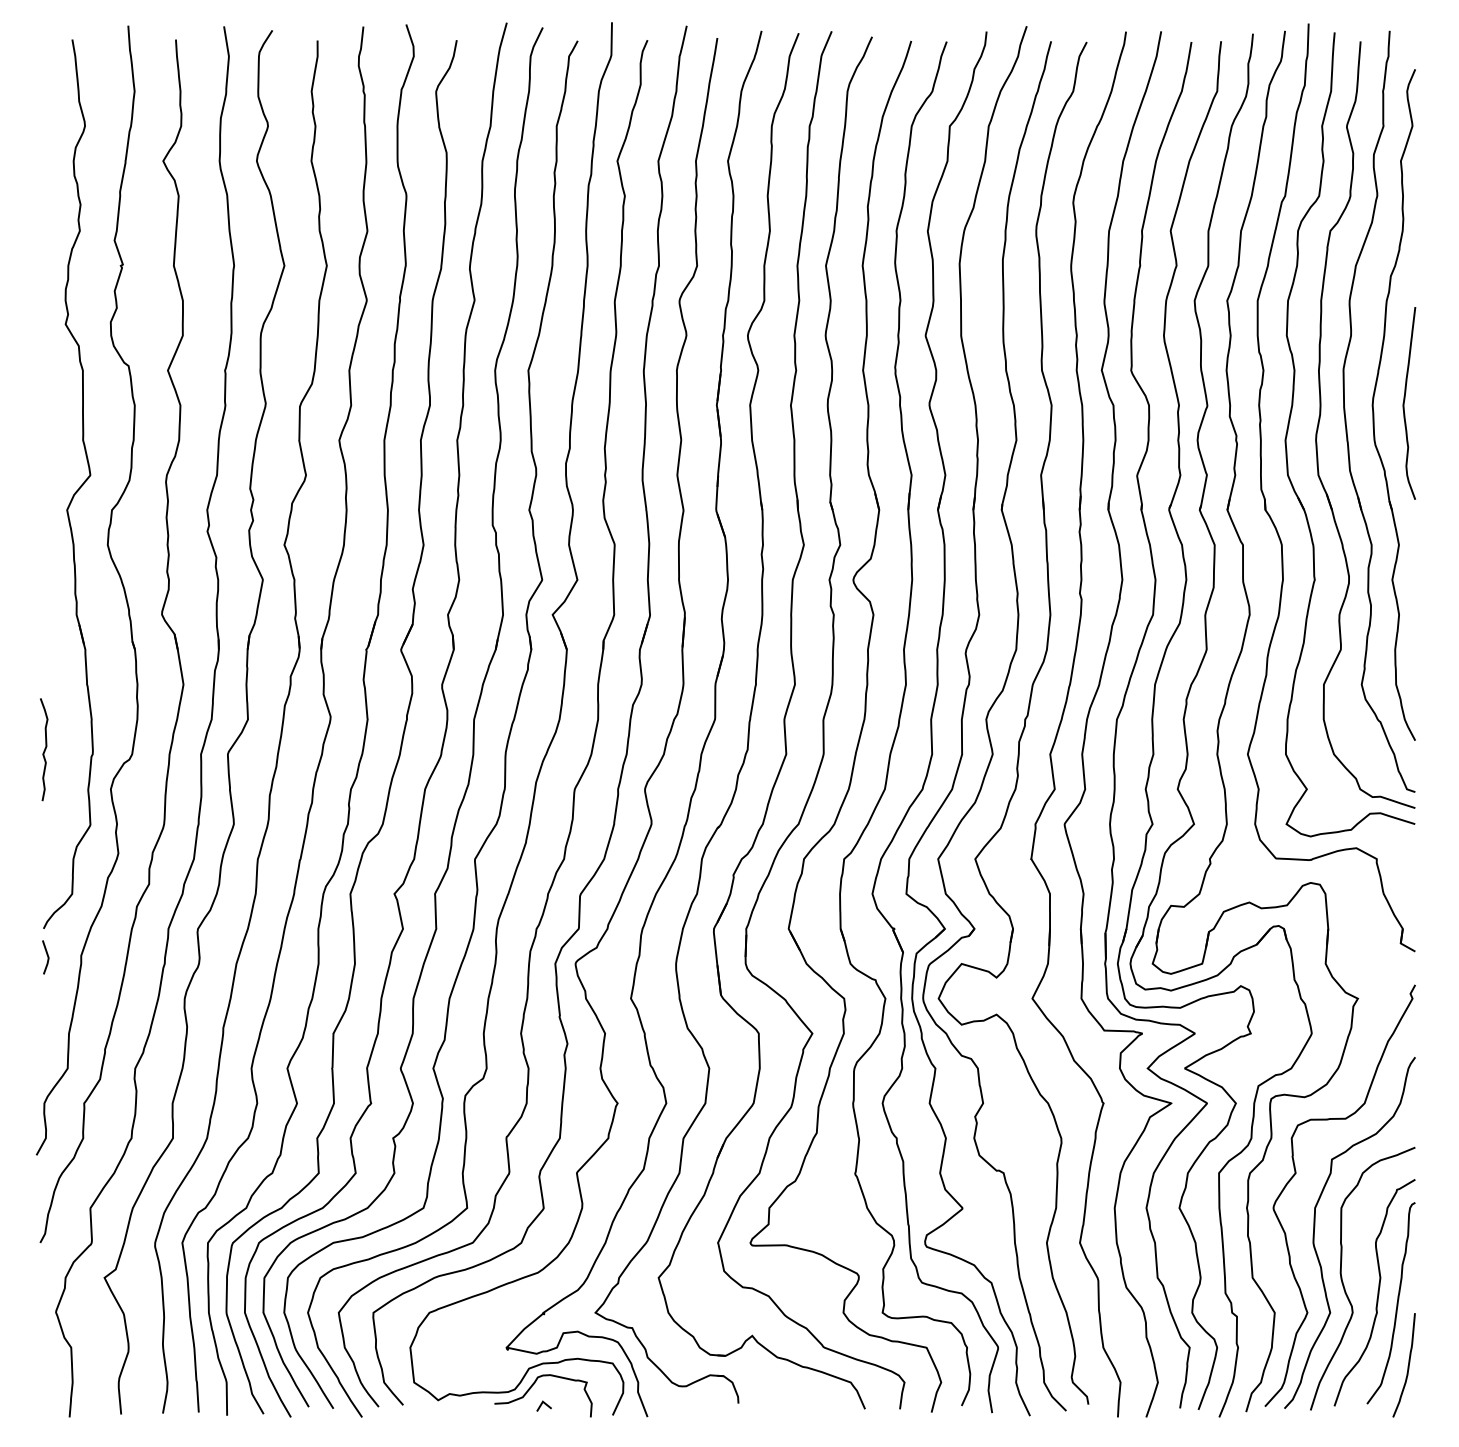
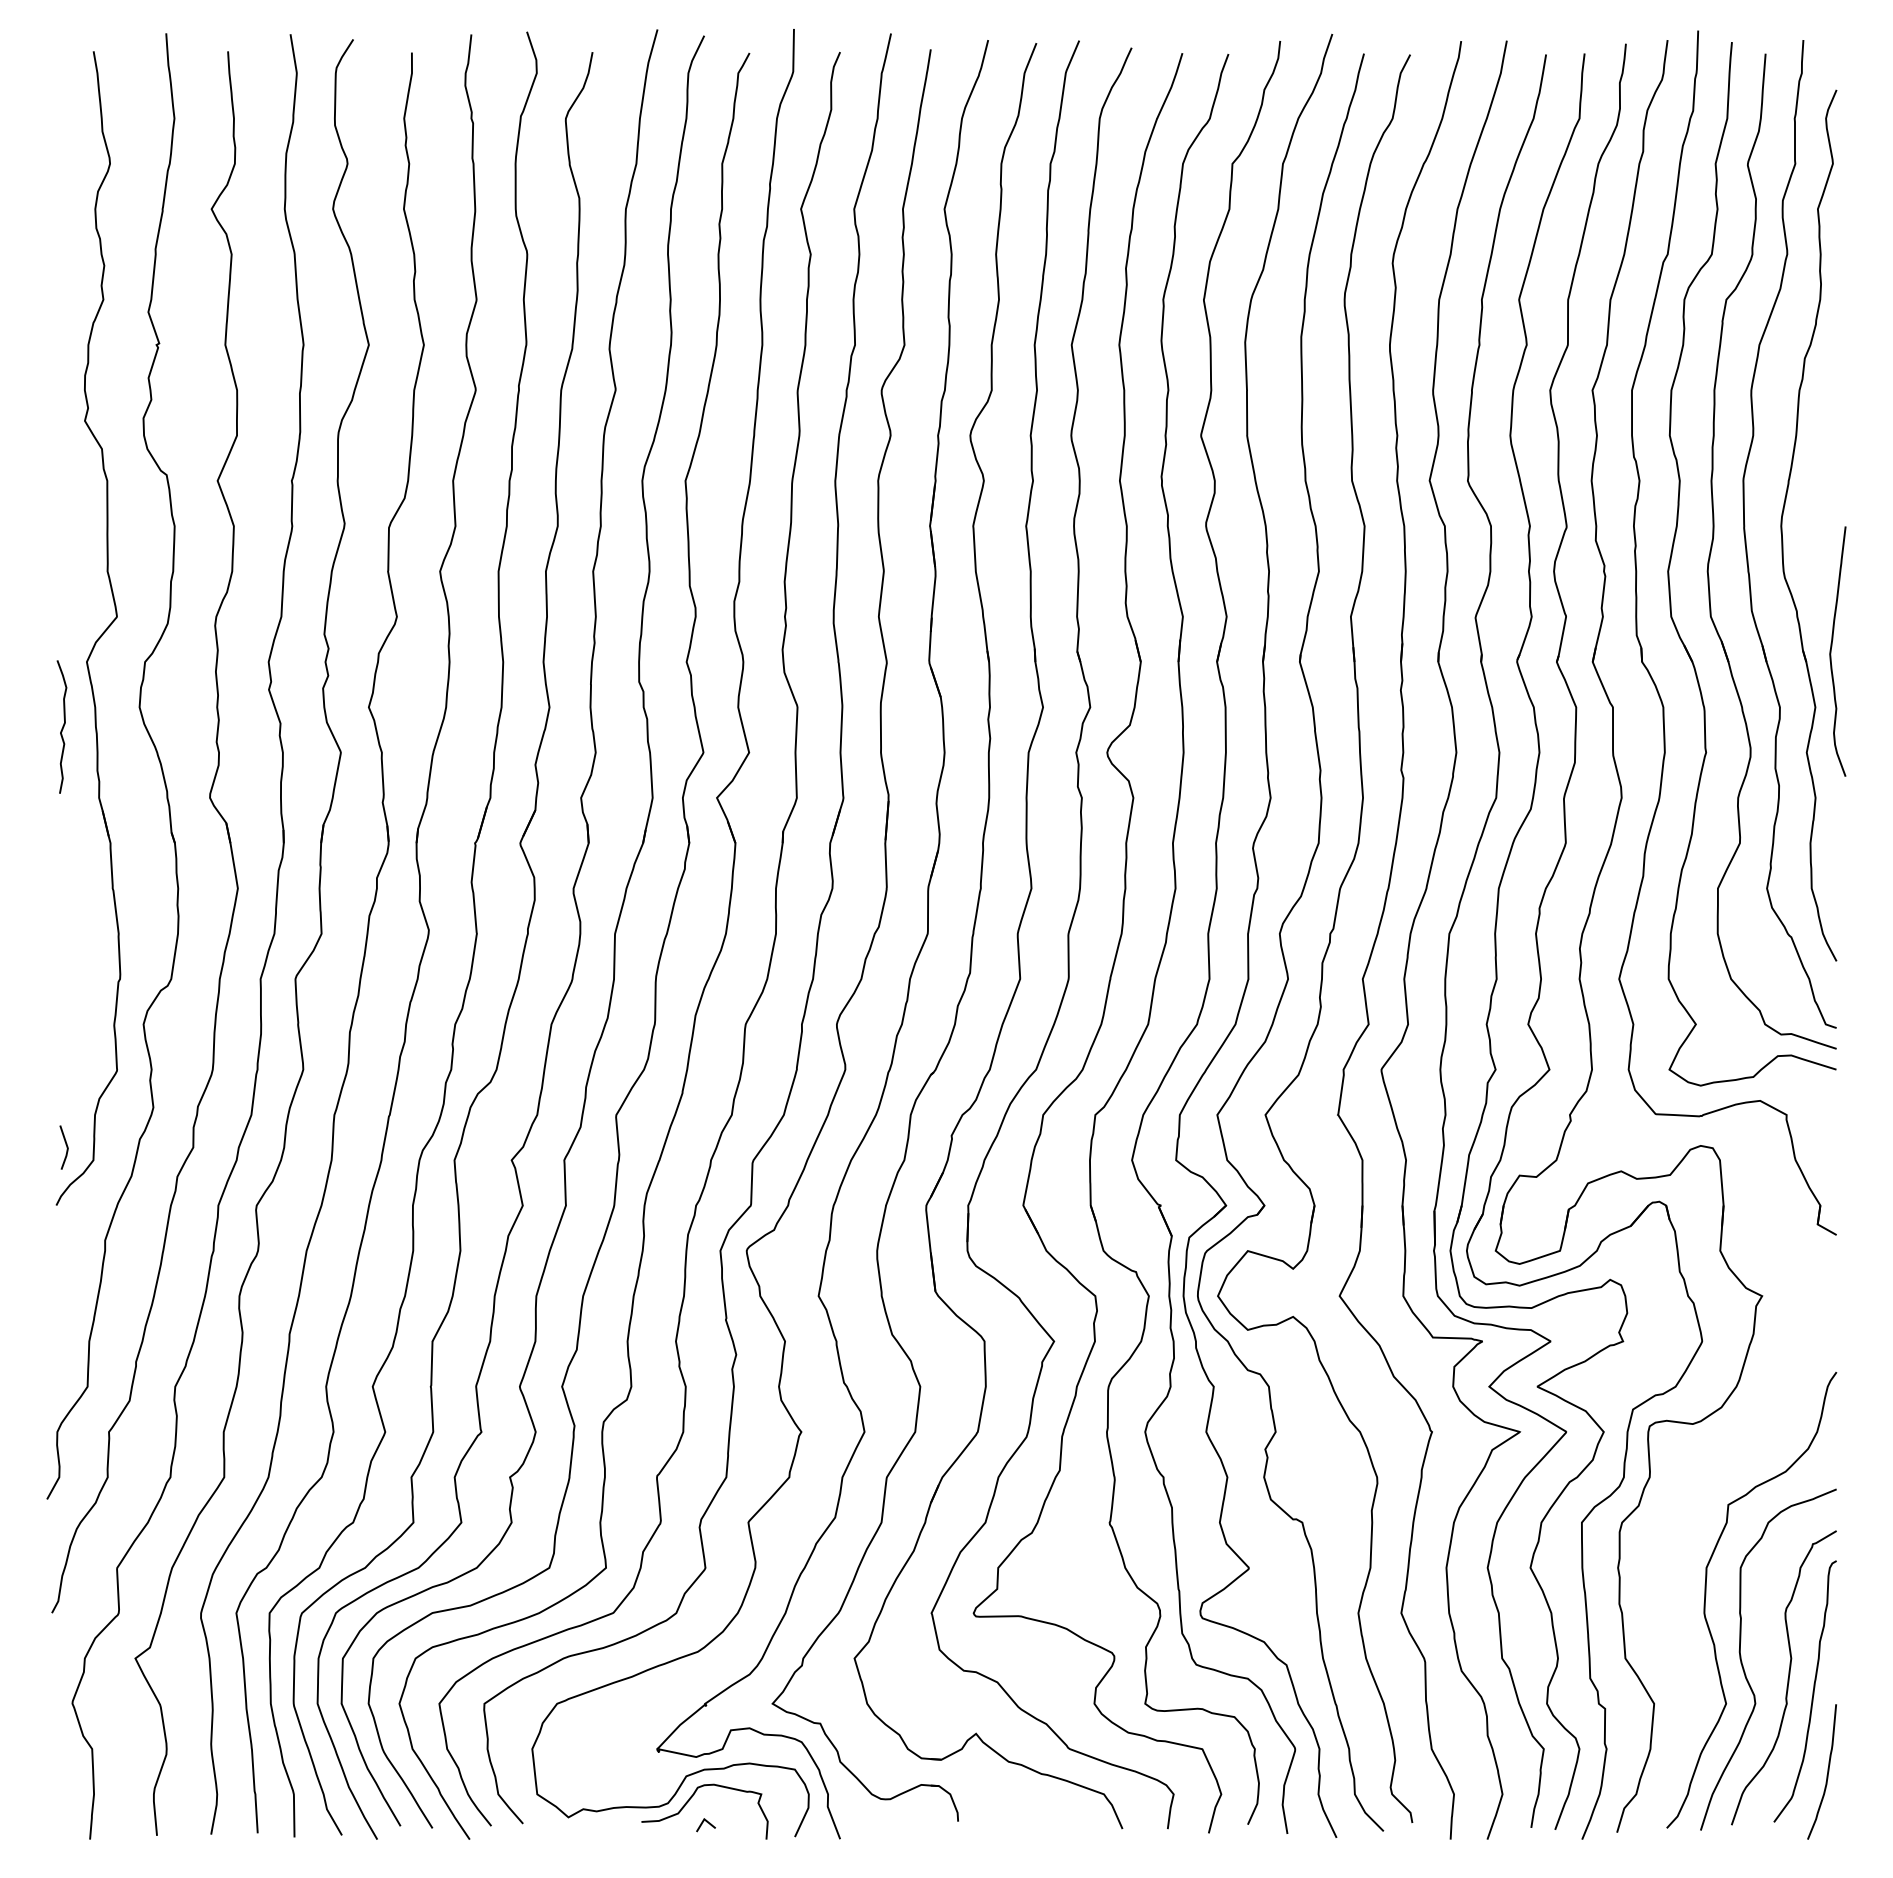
curve: (1404, 403) -> (1831, 651), moved
curve: (44, 749) -> (62, 726), moved
line: (47, 957) -> (66, 1147), moved
curve: (1296, 1173) -> (1682, 1522), removed

